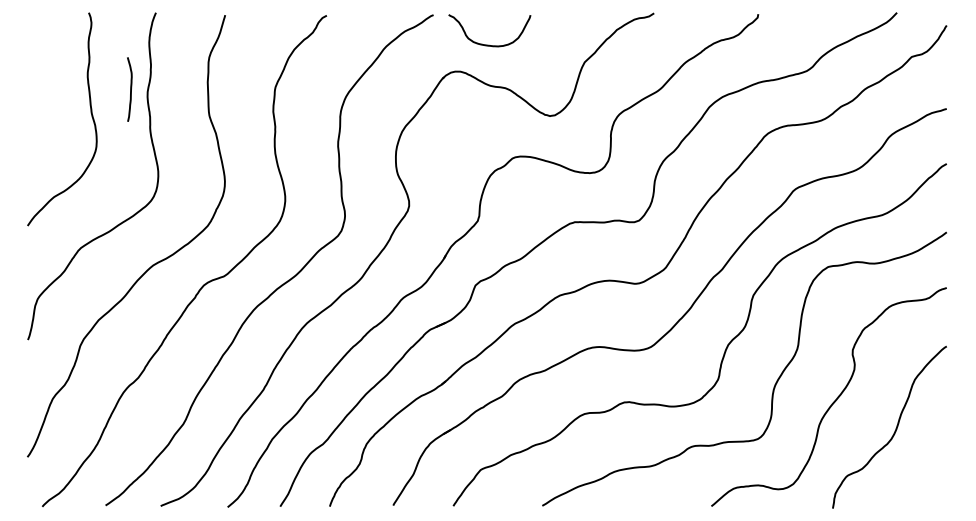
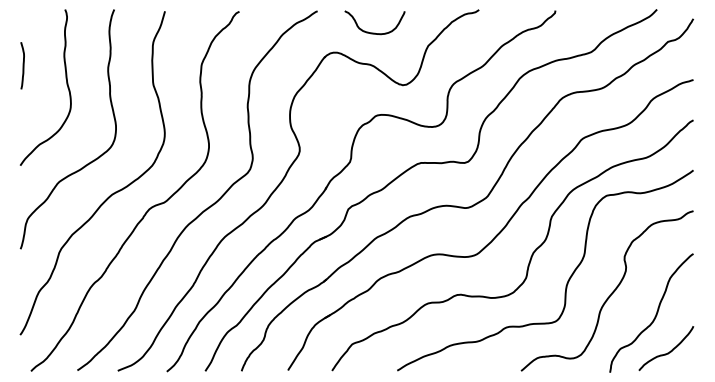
curve: (489, 44) -> (374, 32), moved
curve: (130, 89) -> (23, 65), moved
curve: (911, 481) -> (667, 352), added

